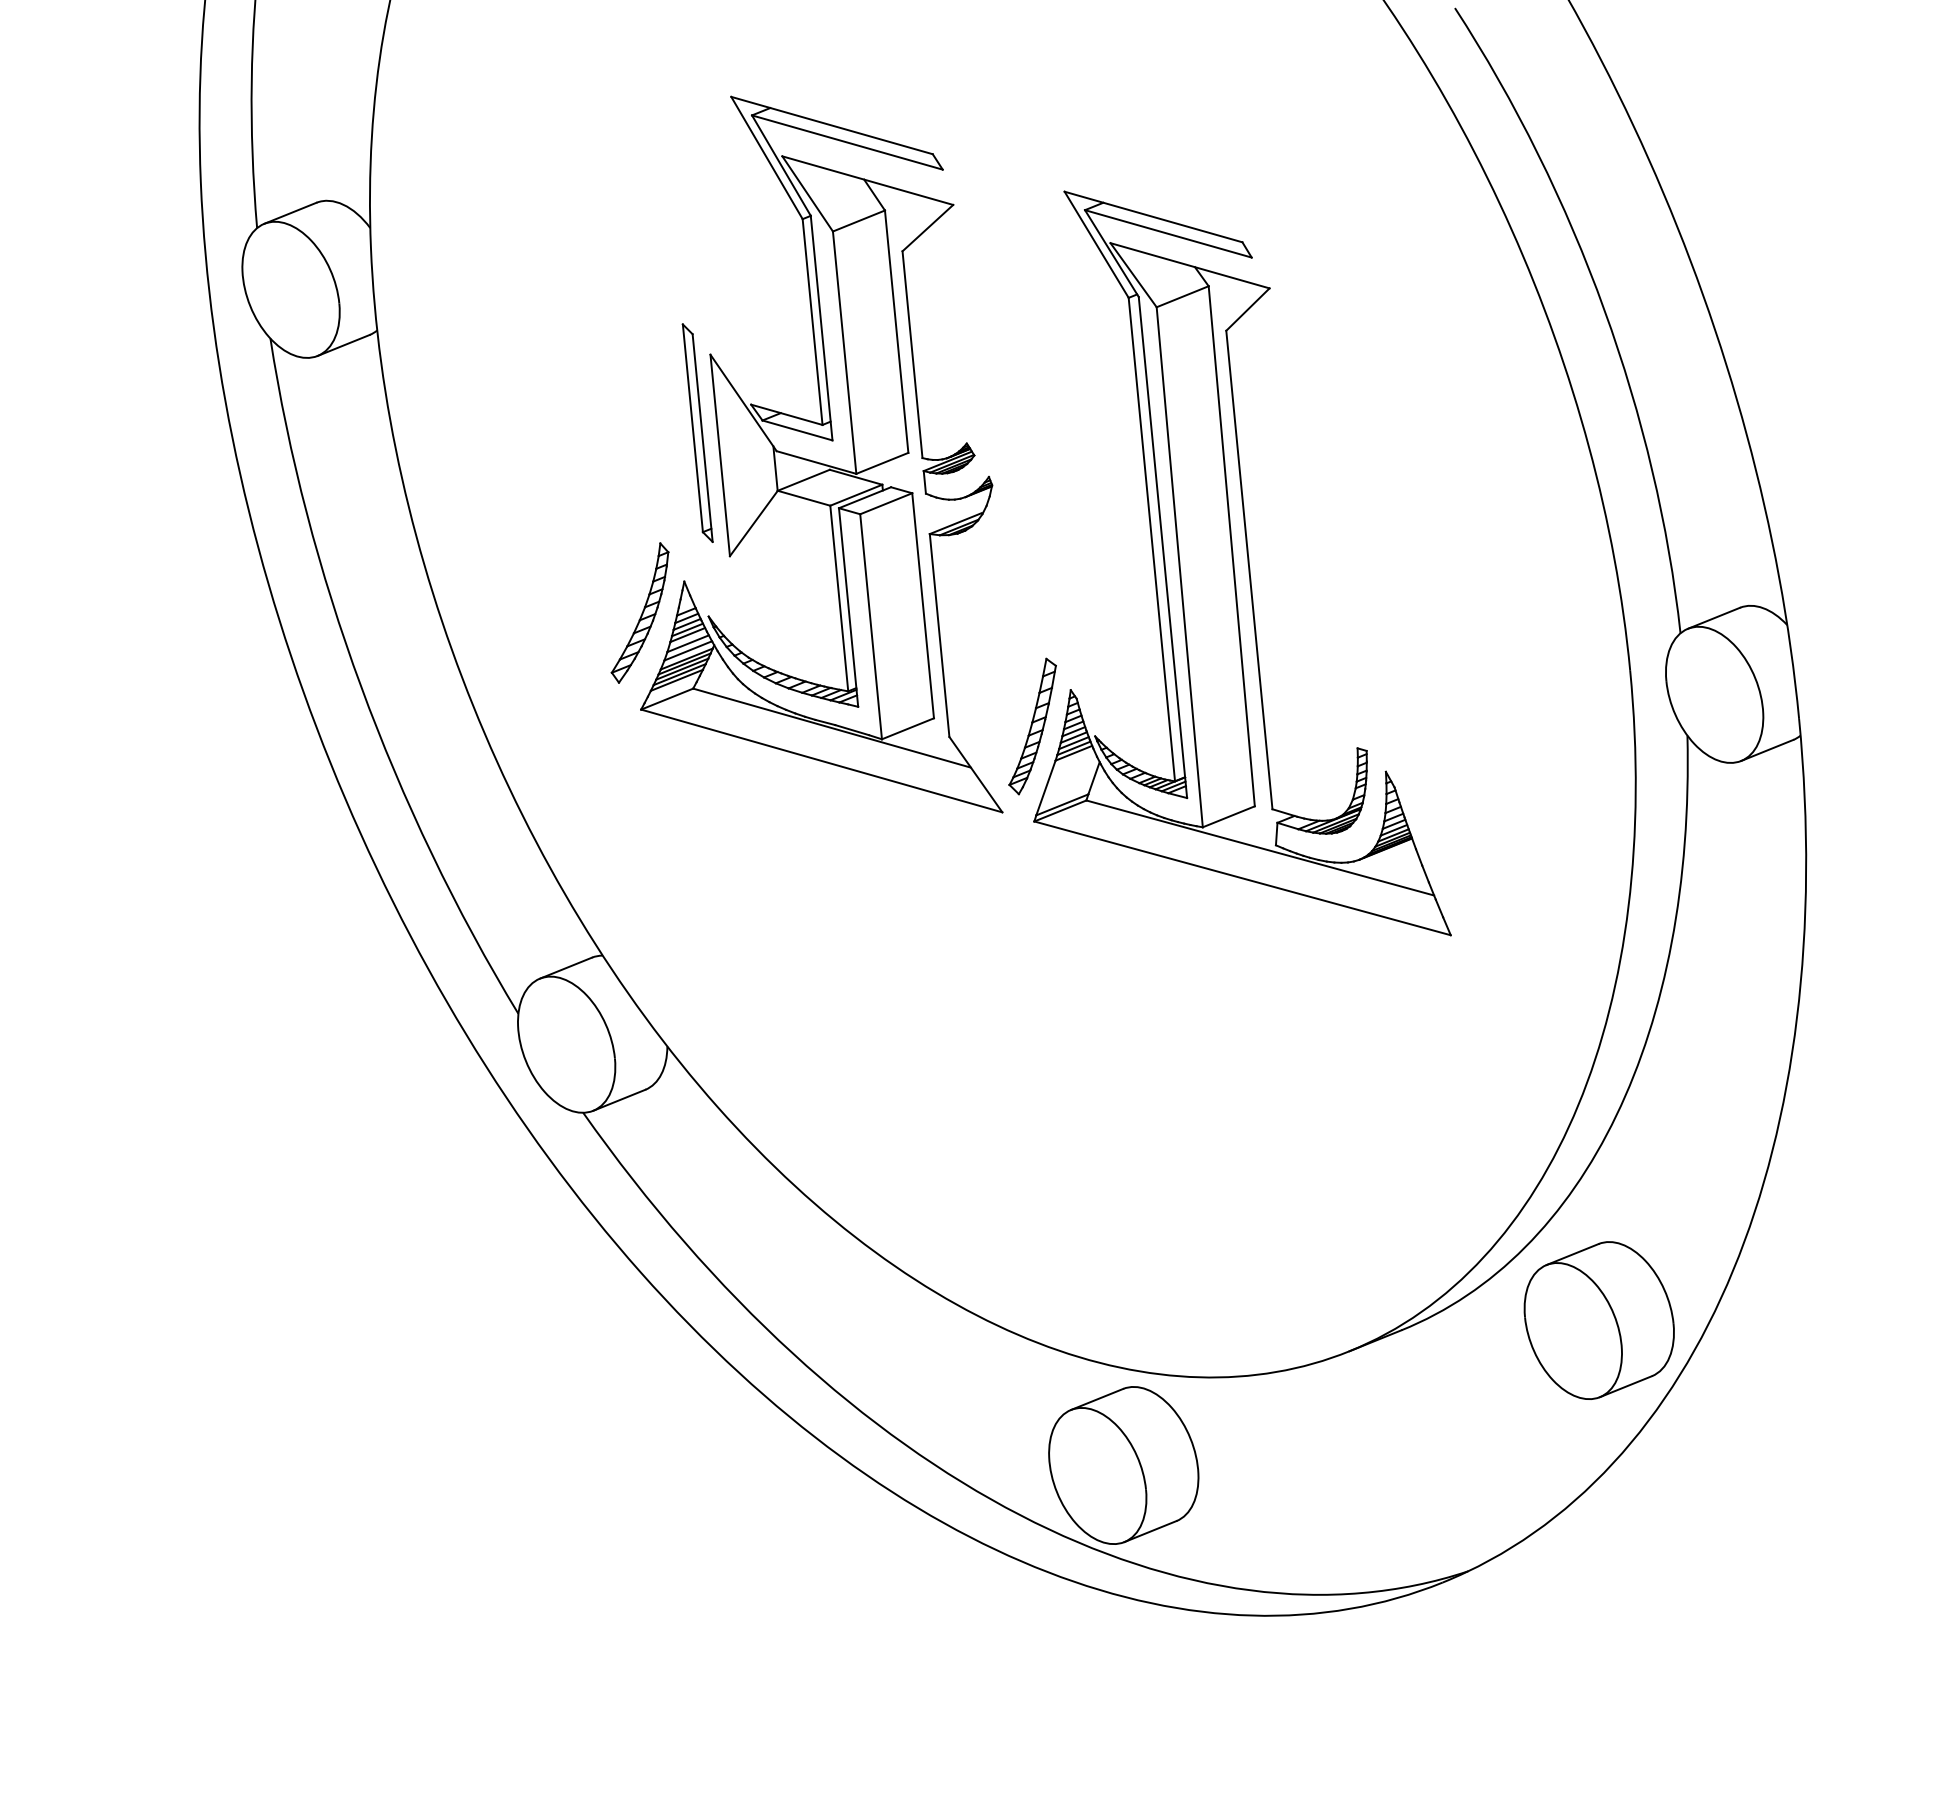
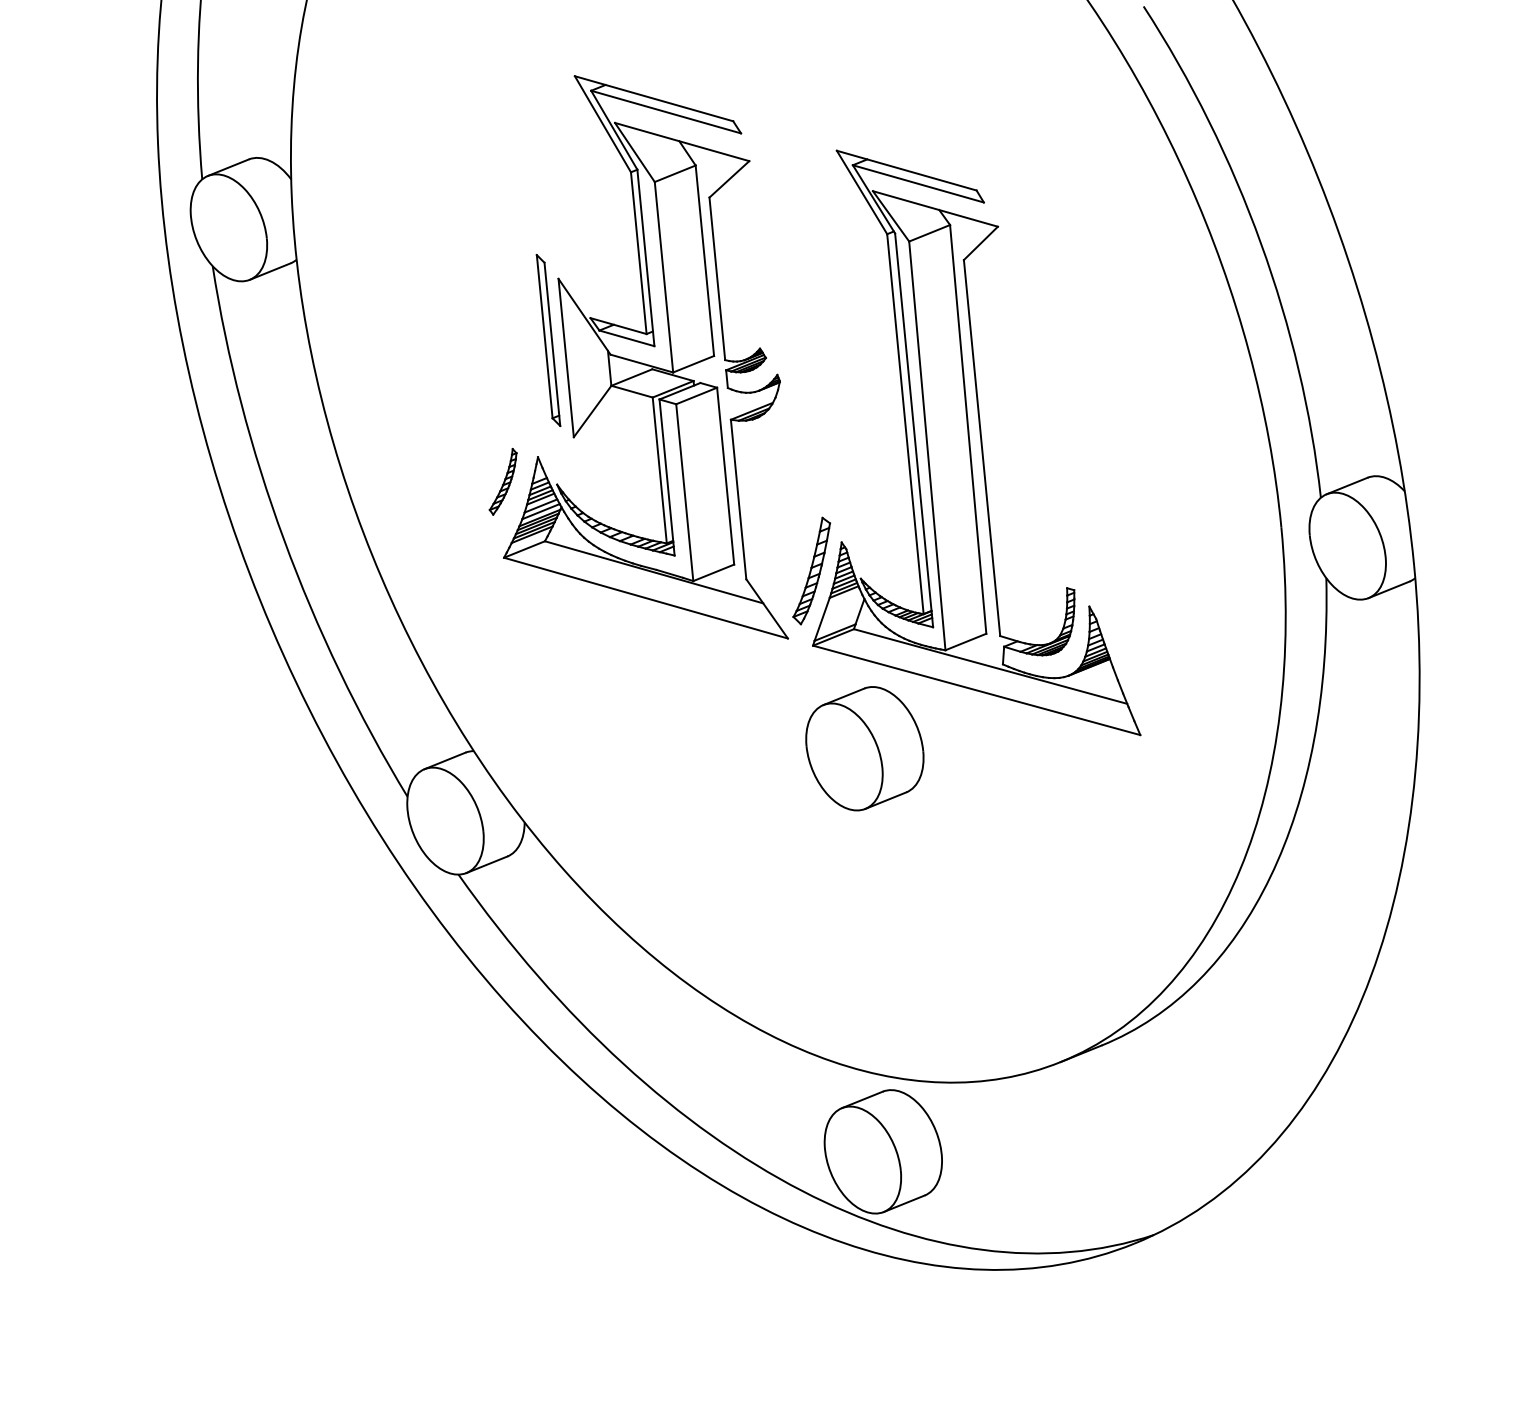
part: (639, 612) -> (502, 481), size x0.6
part: (1598, 1320) -> (864, 748), moved

